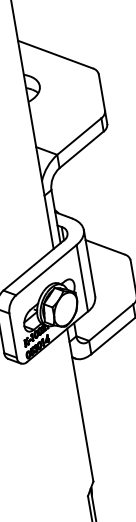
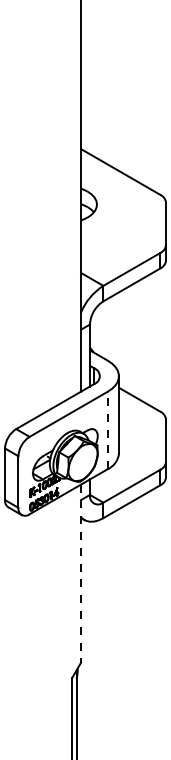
line: (82, 278) -> (107, 430), solid -> dashed
line: (80, 405) -> (81, 574), solid -> dashed

